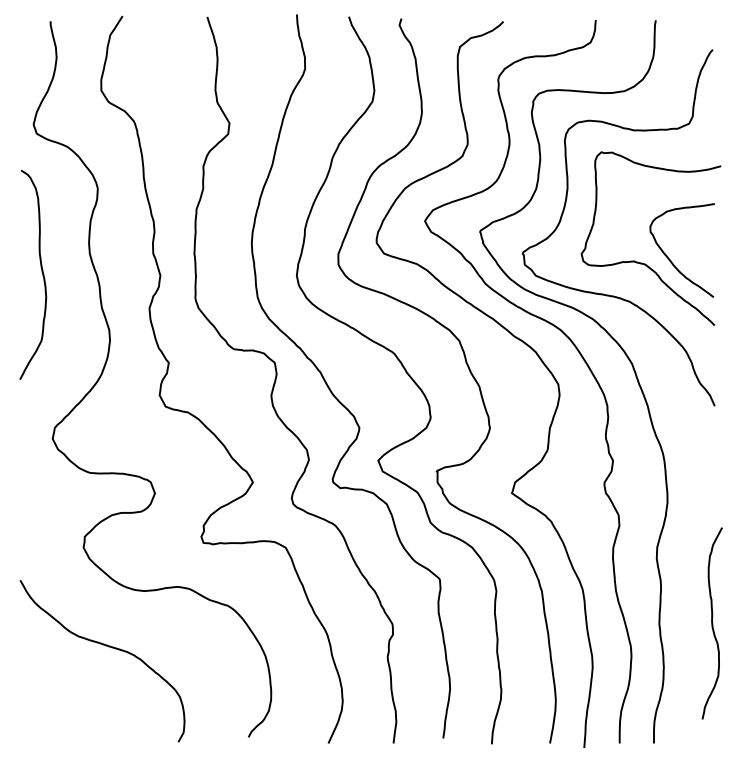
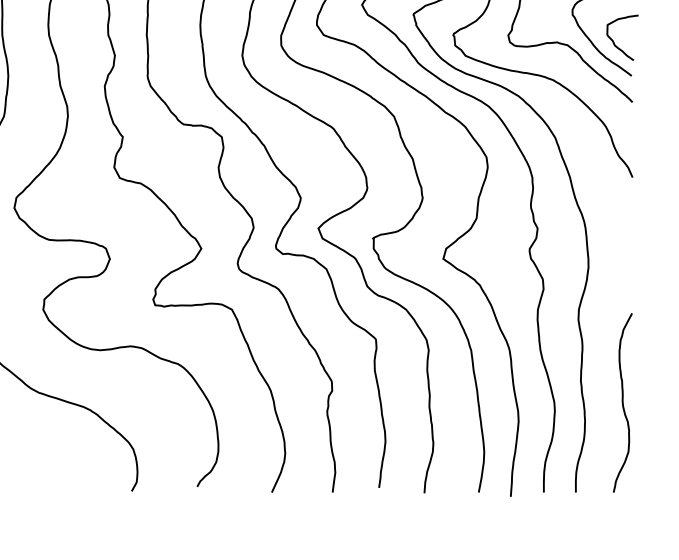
curve: (695, 261) -> (614, 42), added
curve: (711, 623) -> (622, 402), moved

